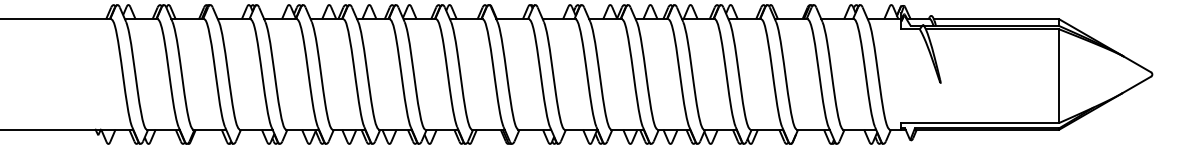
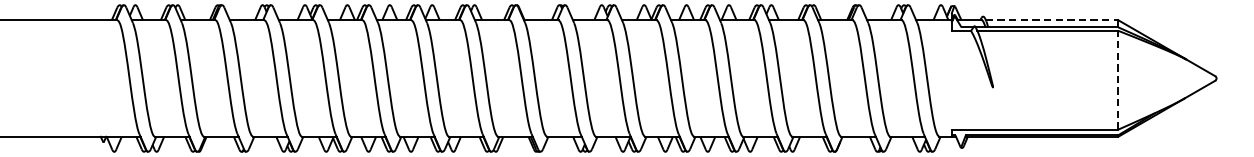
line: (996, 19) -> (1051, 20), solid -> dashed
line: (1059, 76) -> (1118, 80), solid -> dashed

